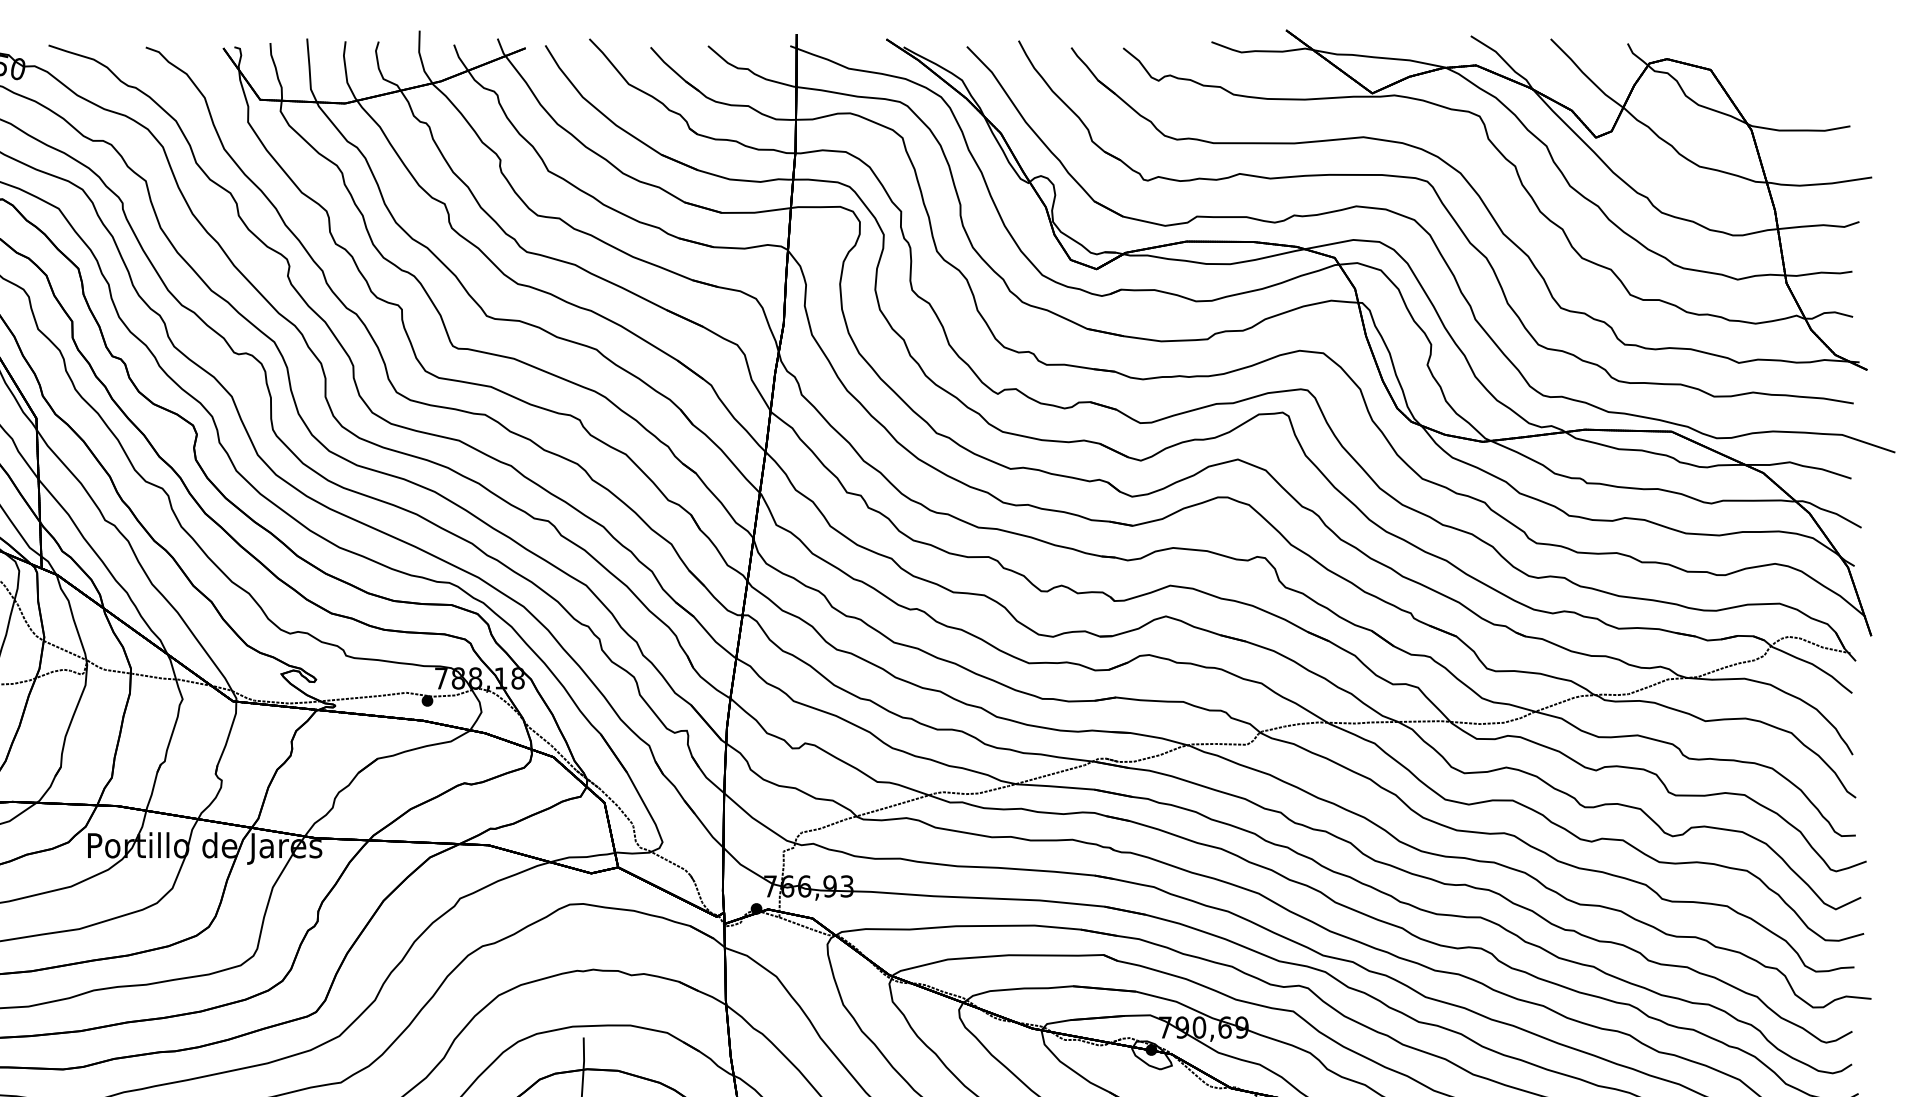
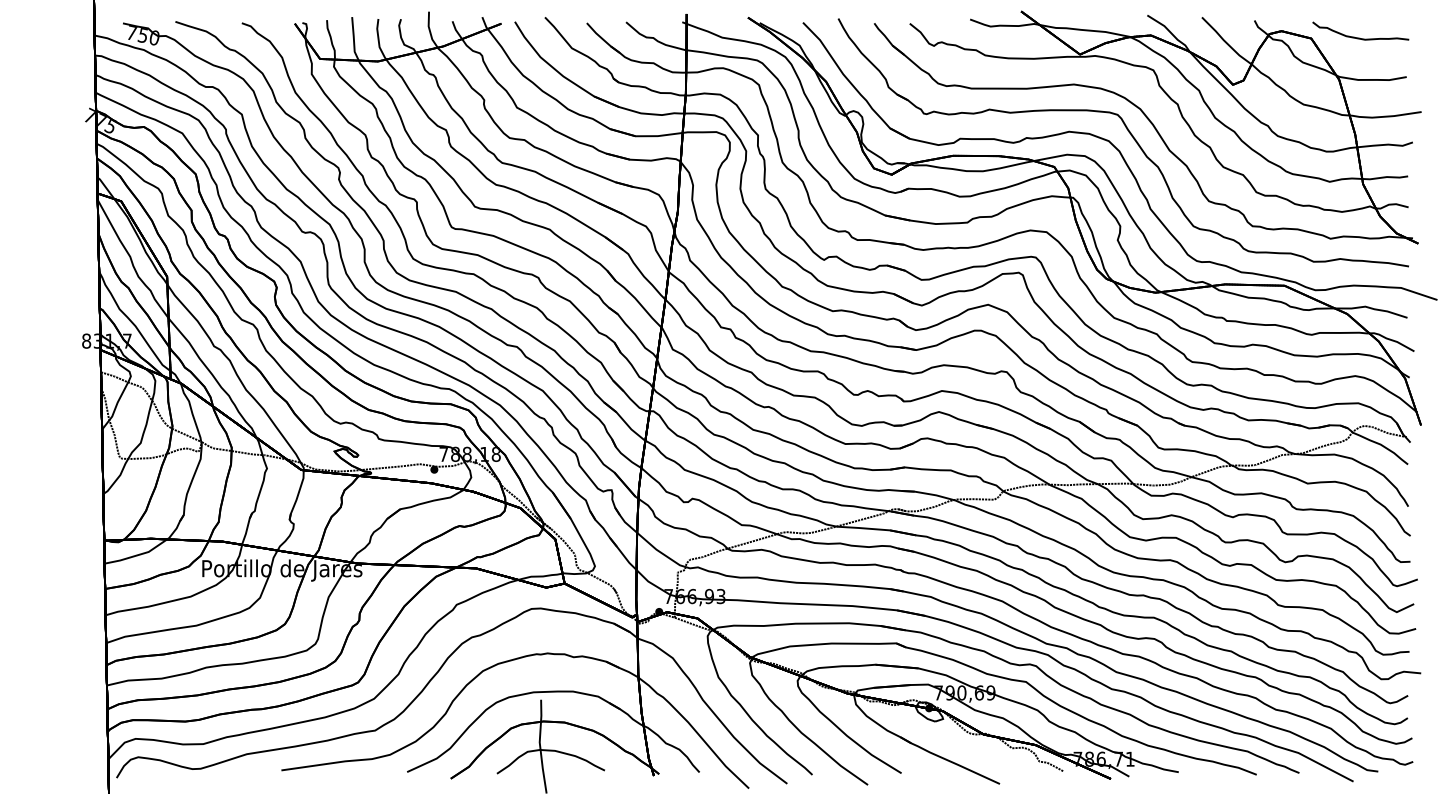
part: (1781, 68) -> (1359, 37), added

